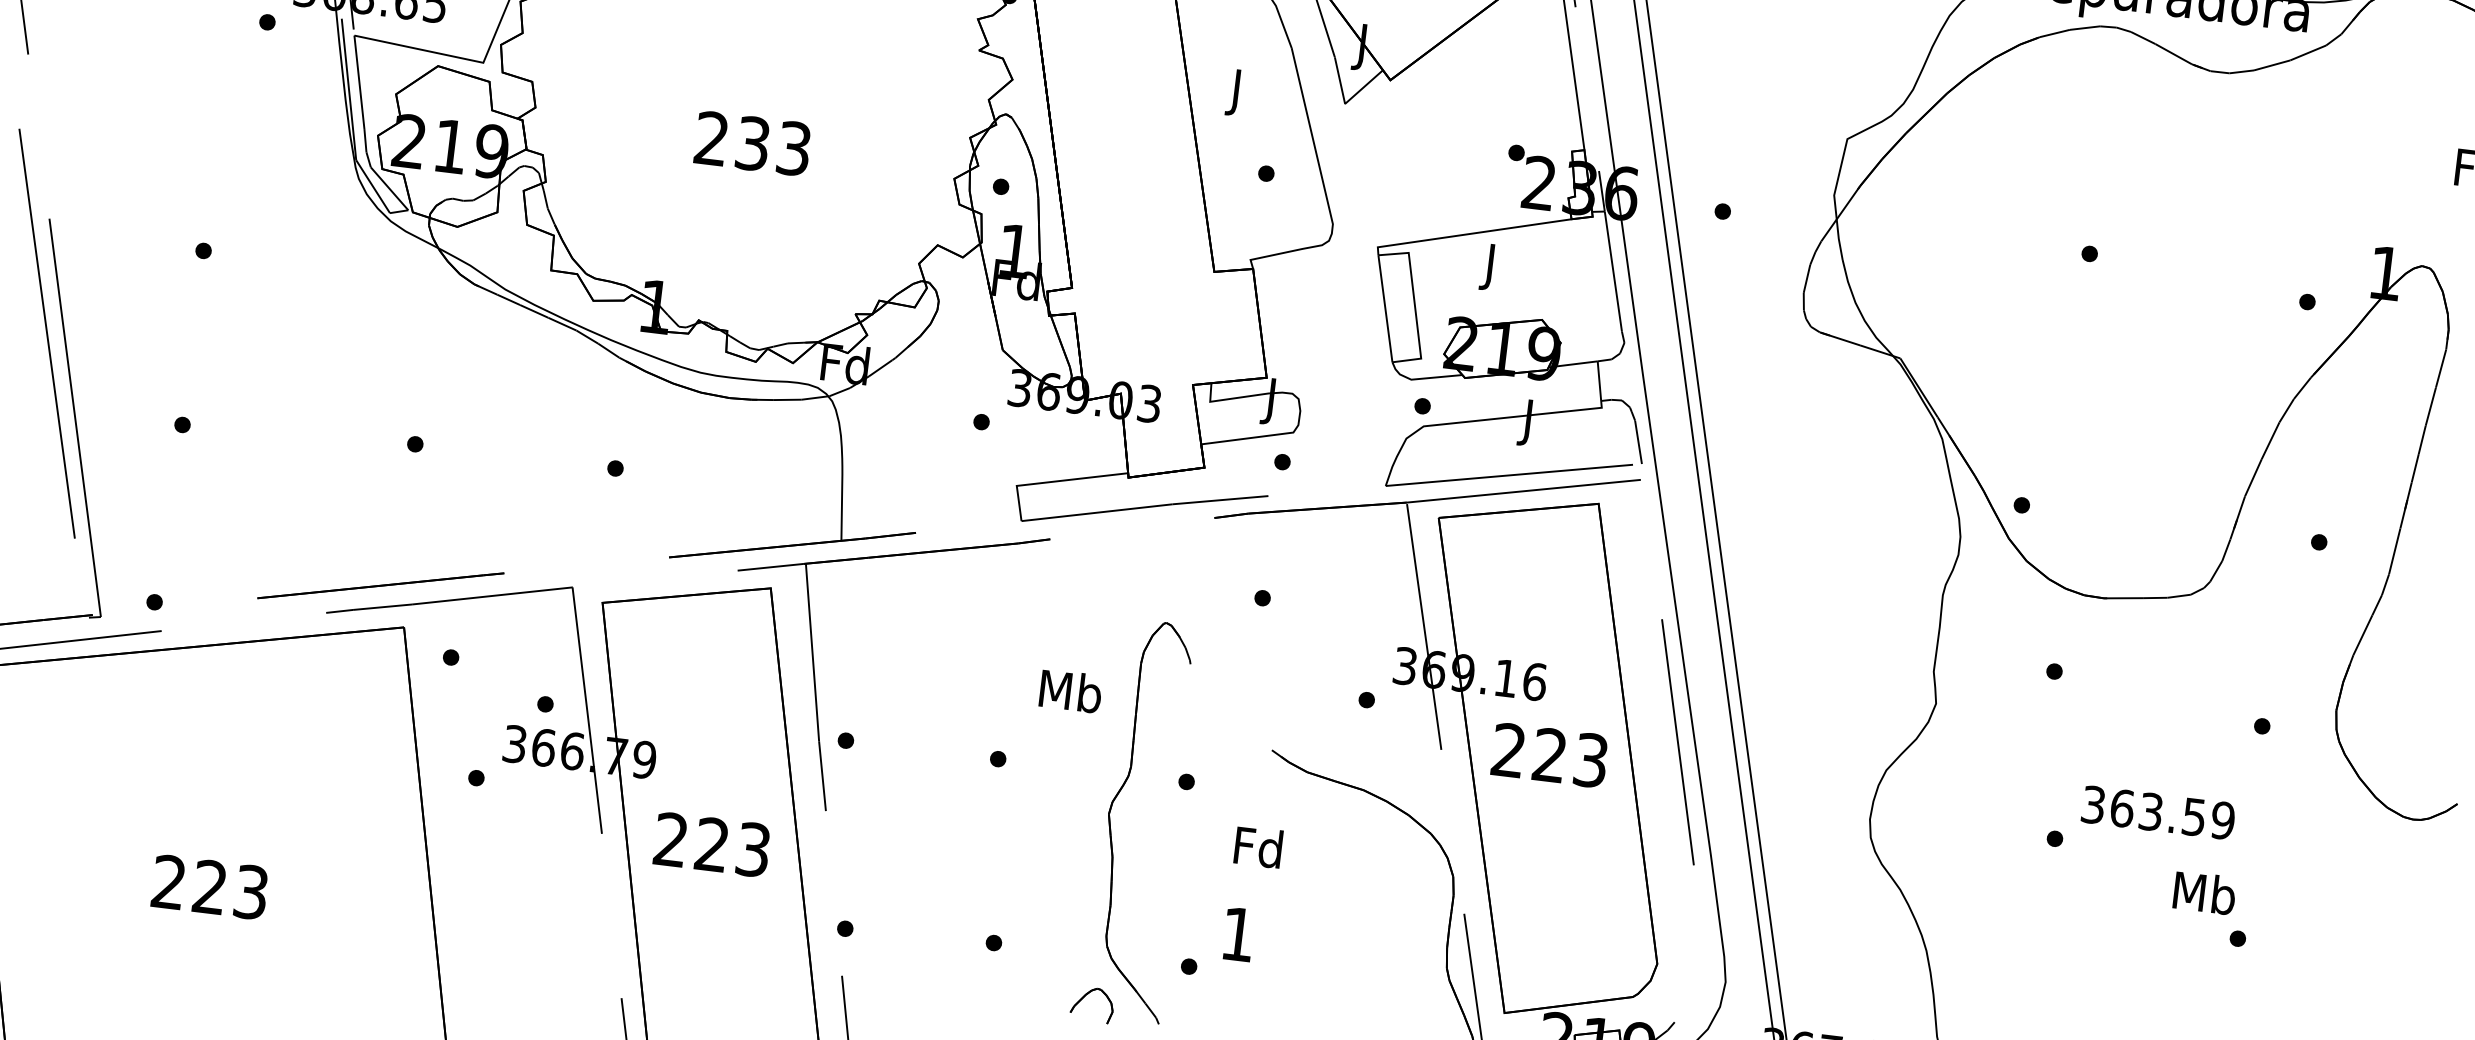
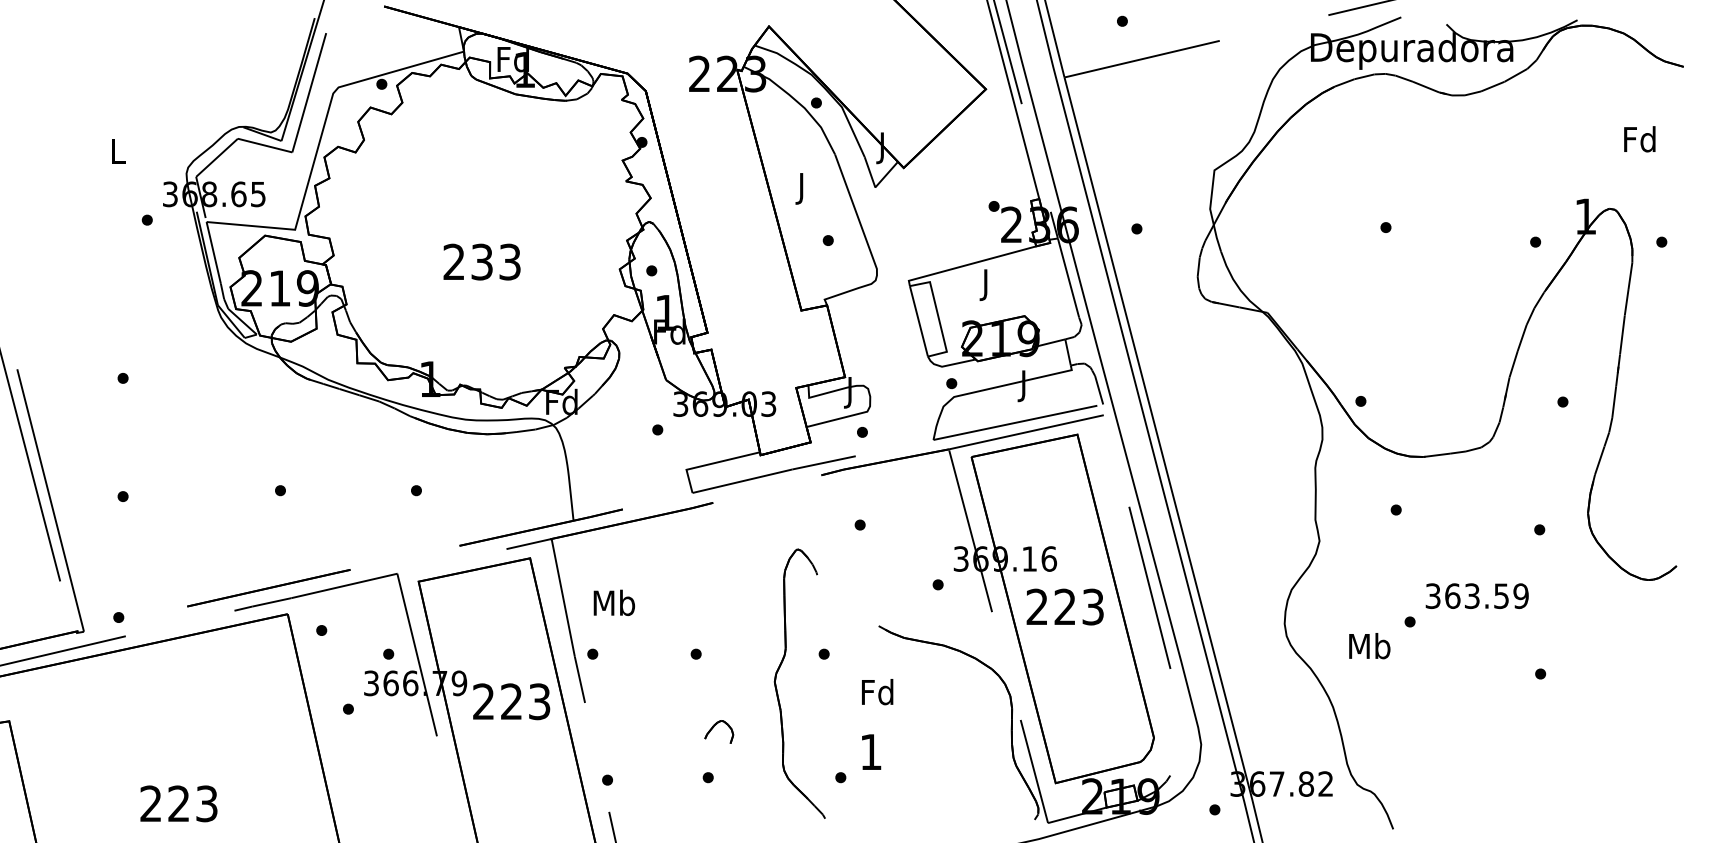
text: (1071, 690) -> (614, 602), moved
text: (711, 844) -> (511, 701), moved
text: (2204, 893) -> (1369, 646), moved
part: (1084, 998) -> (713, 728), moved

